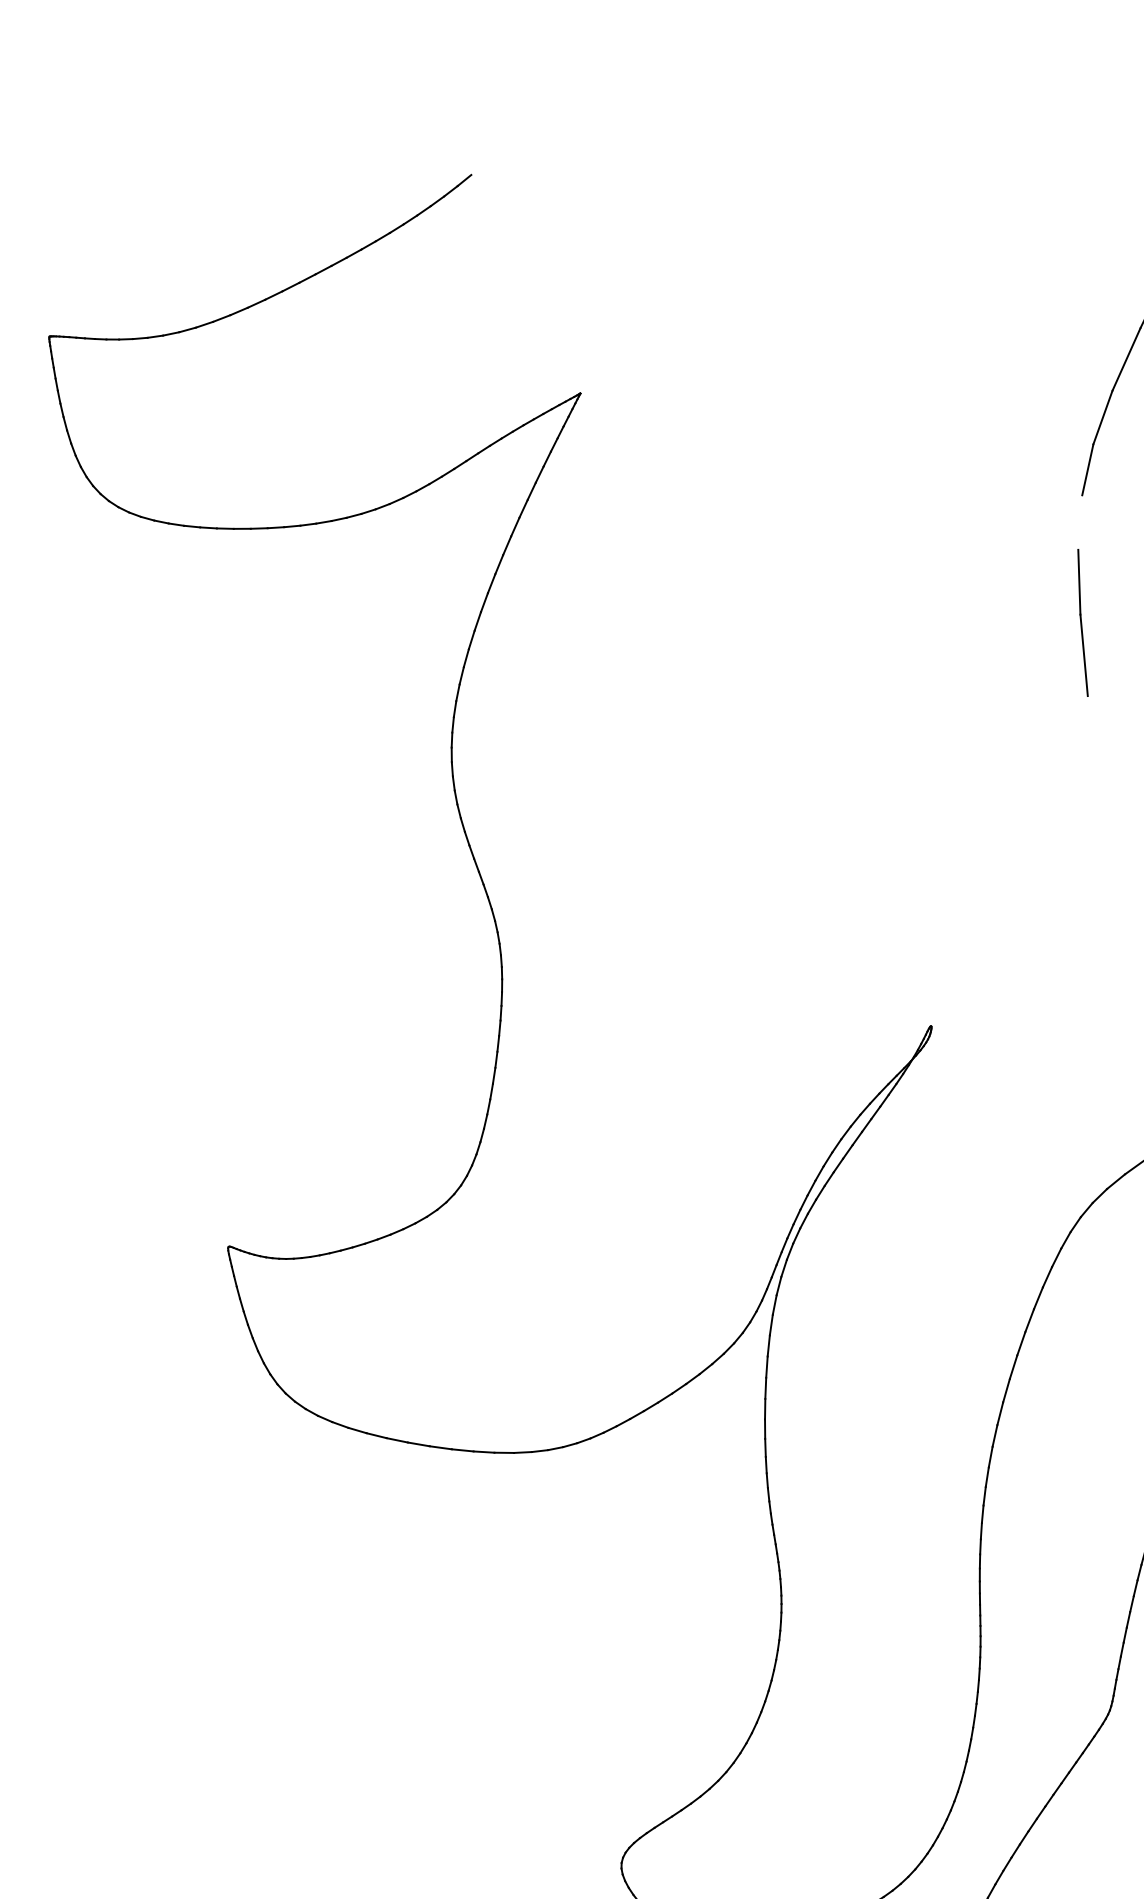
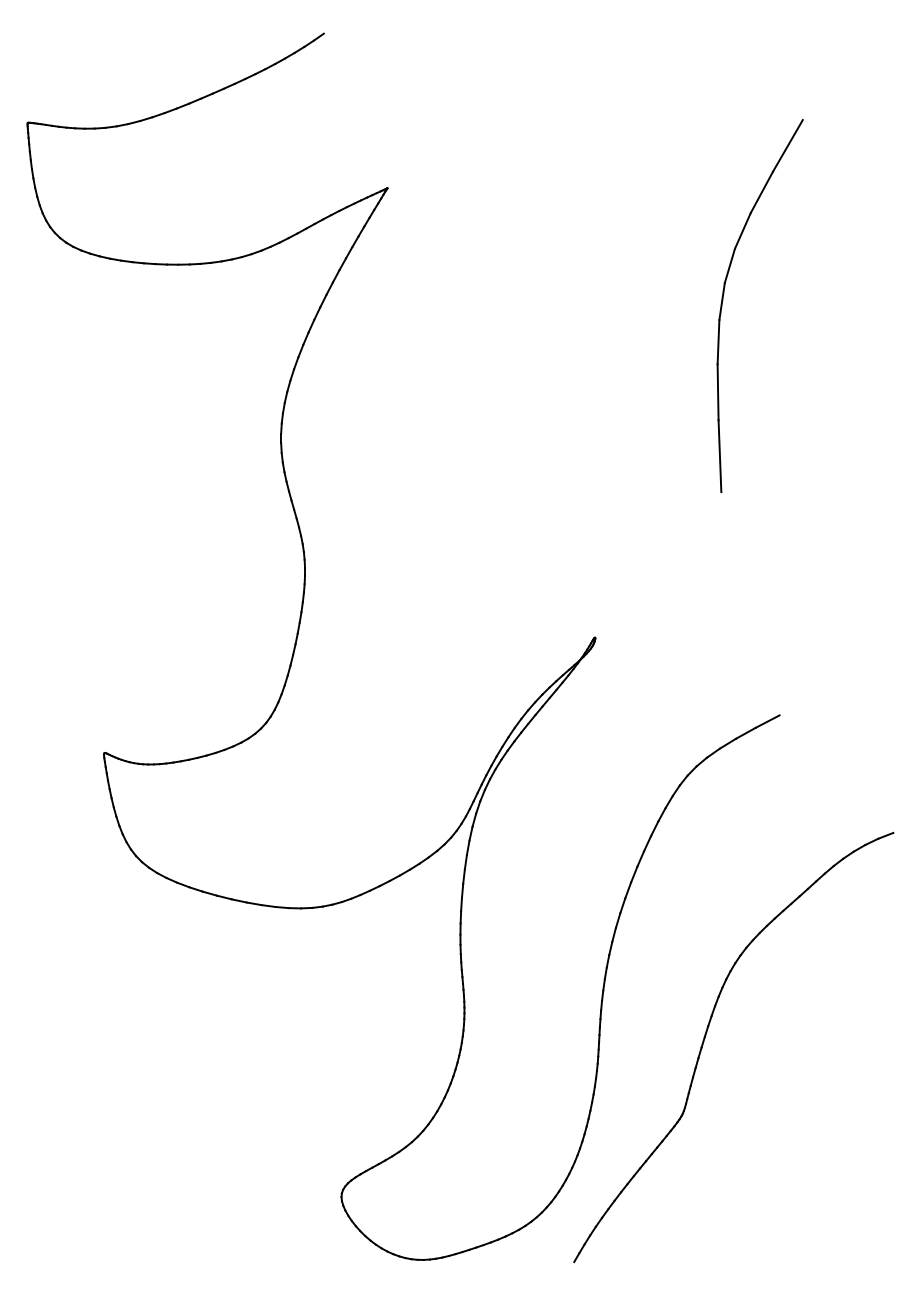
line: (1079, 521) -> (721, 300), added
line: (1093, 748) -> (719, 456), added

